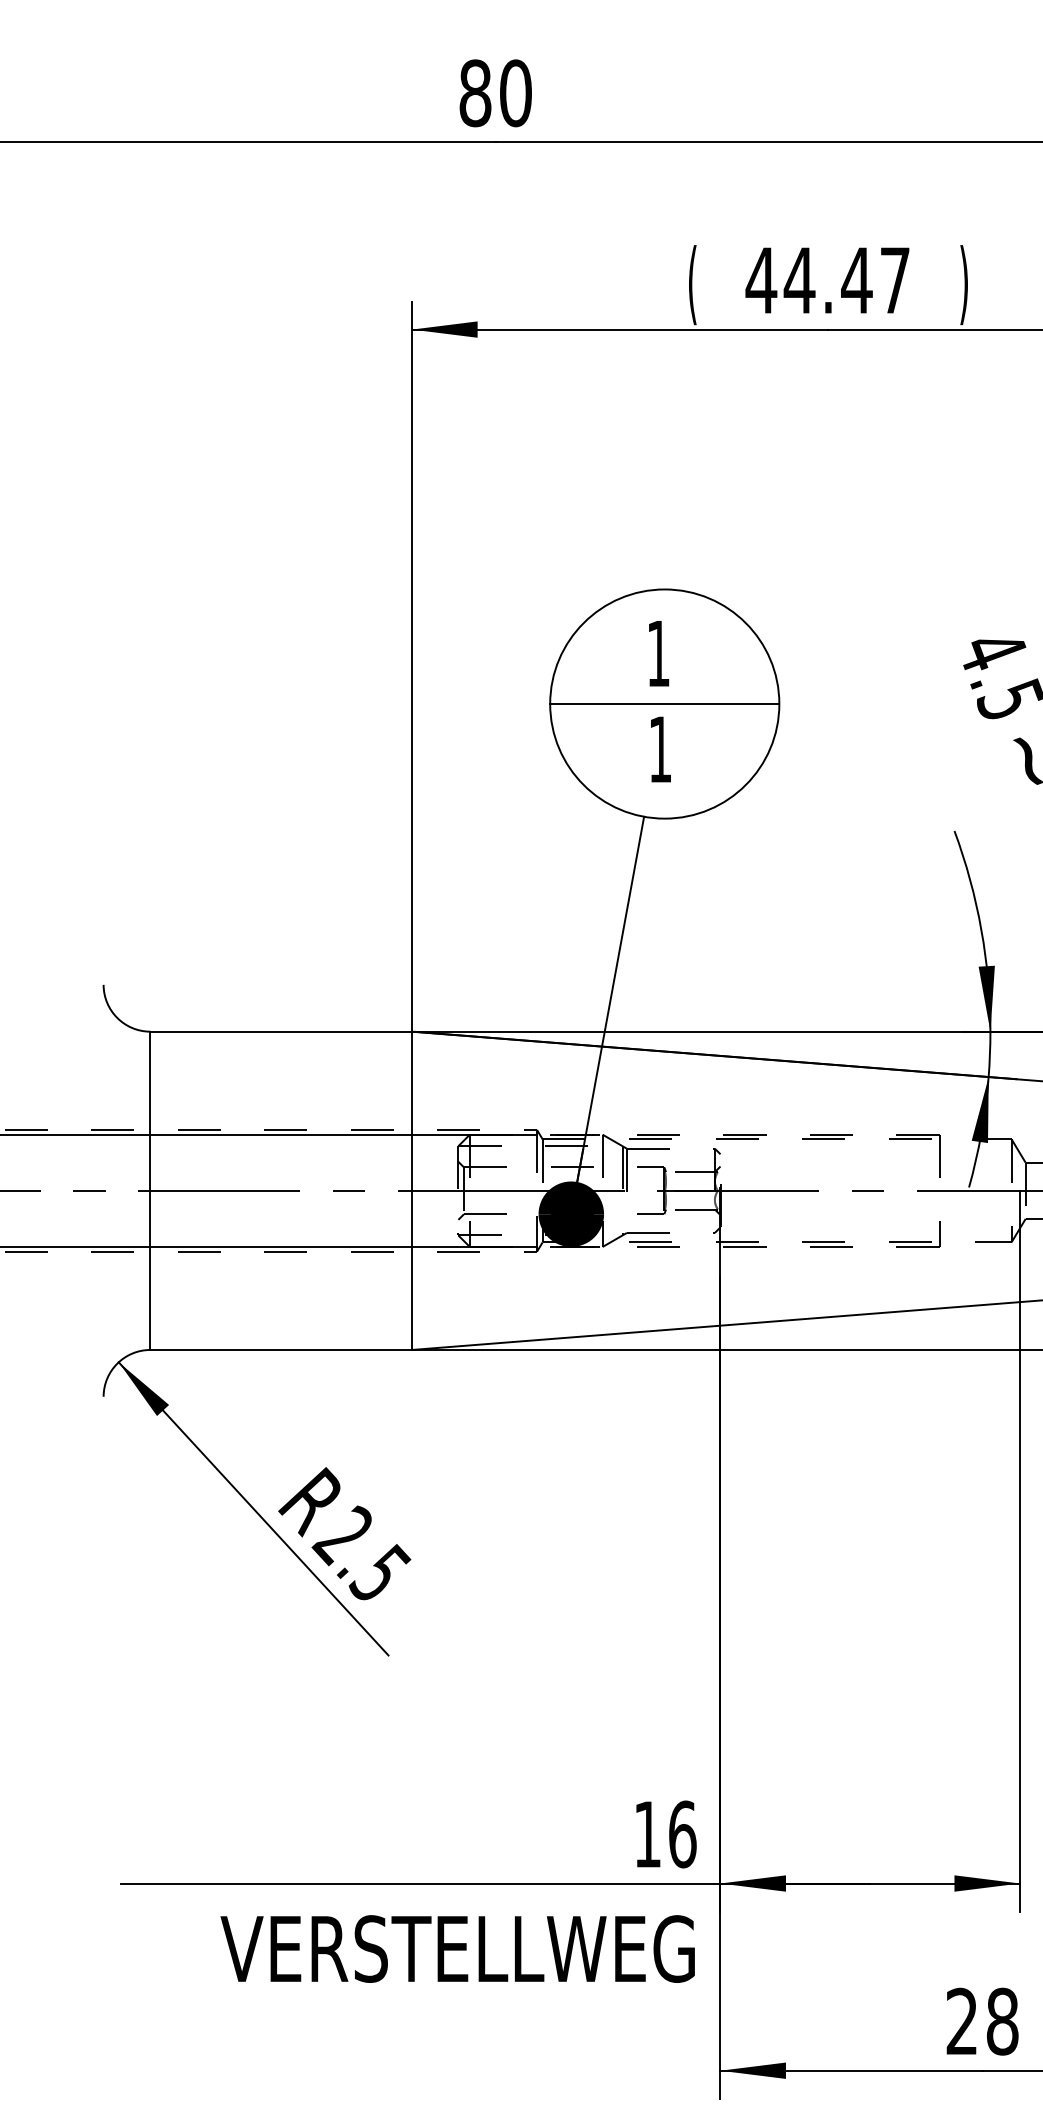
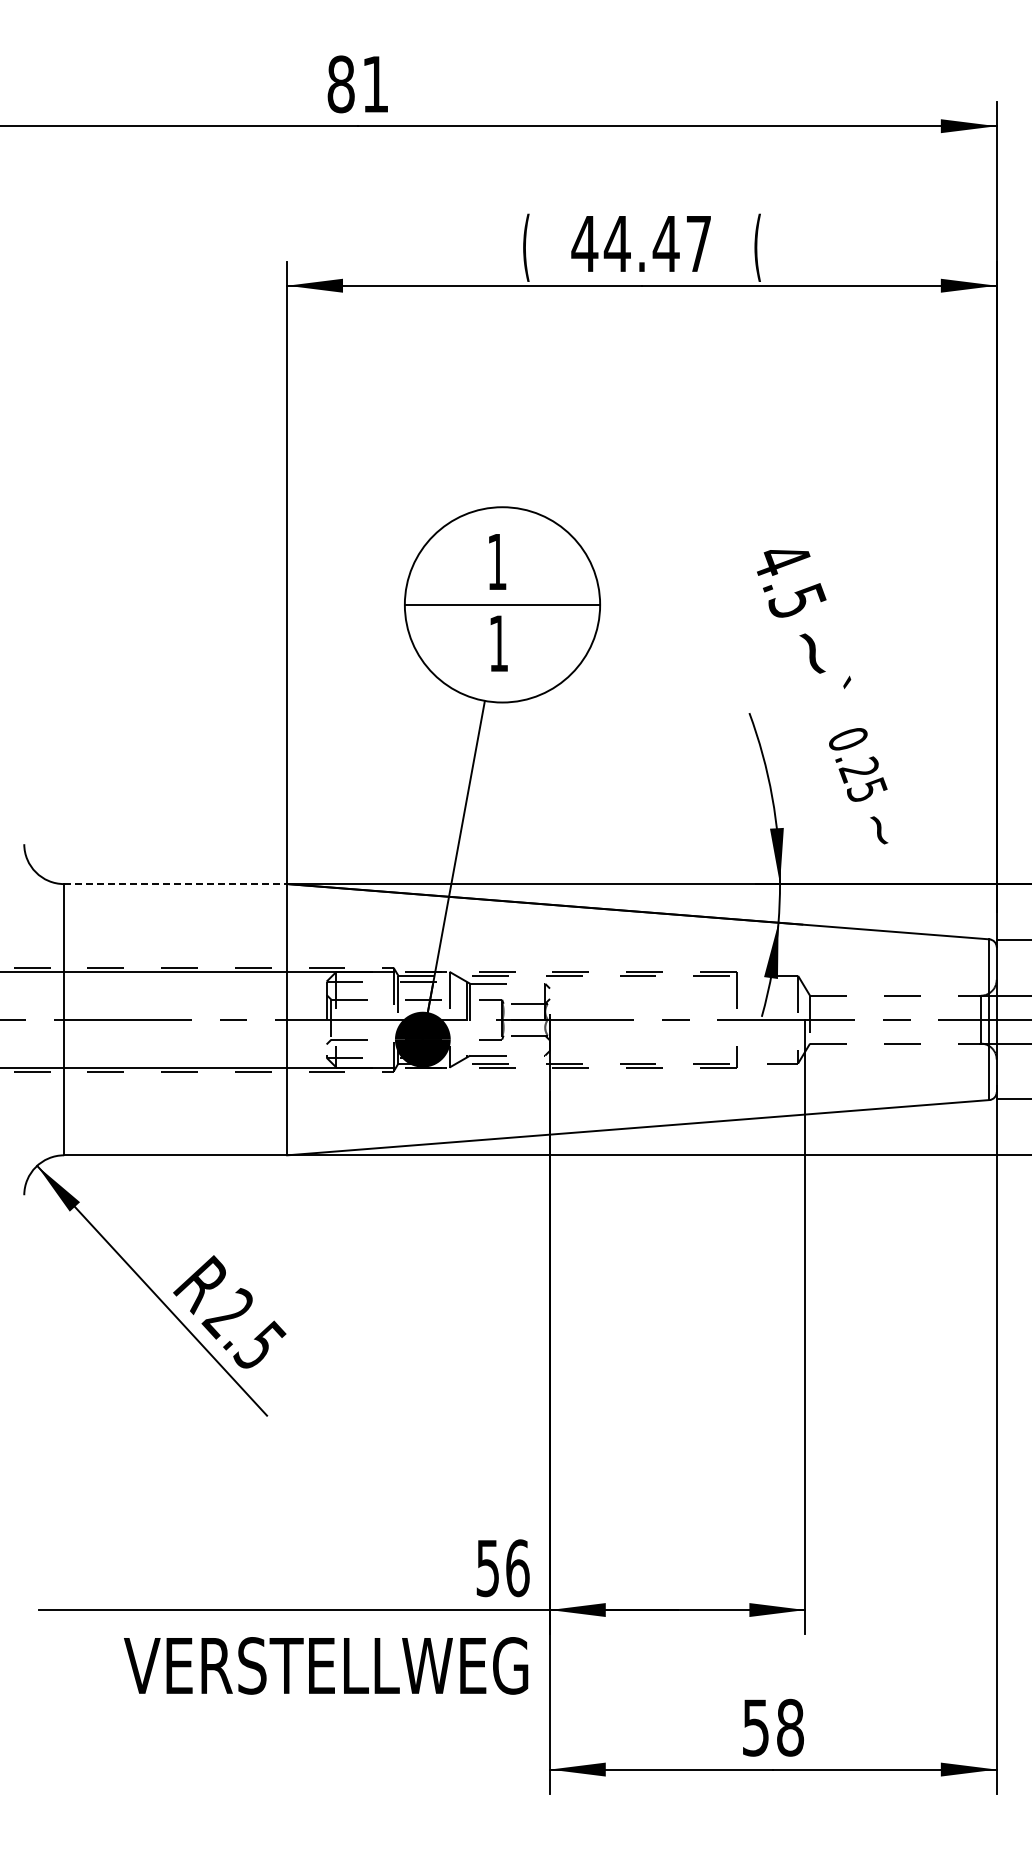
text: (515, 93) -> (375, 84), 80 -> 81
text: (963, 284) -> (757, 247), ) -> (
line: (281, 1032) -> (175, 884), solid -> dashed
text: (647, 1834) -> (487, 1568), 16 -> 56
text: (961, 2021) -> (755, 1727), 28 -> 58

